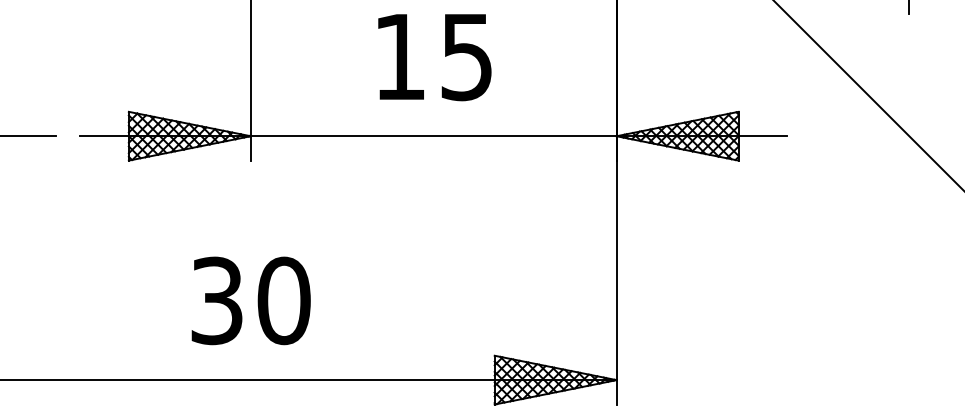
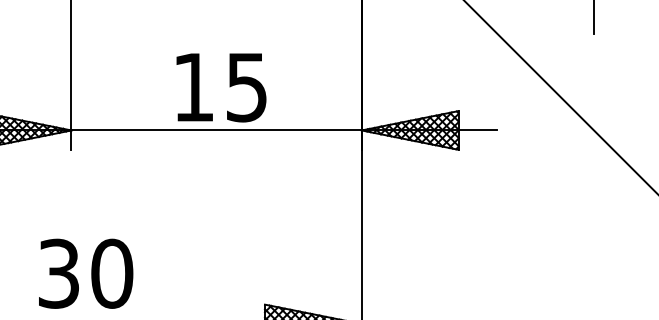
text: (434, 57) -> (221, 87), moved
text: (250, 300) -> (85, 273), moved

